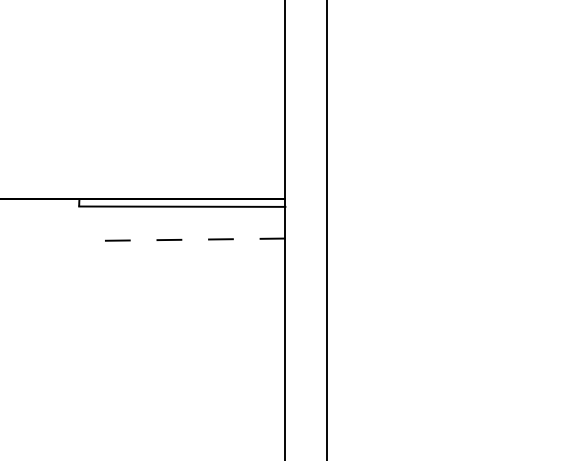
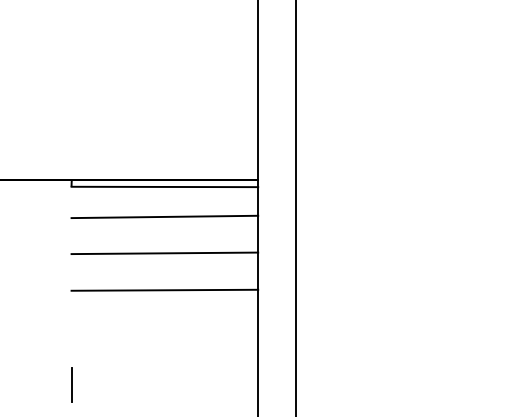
line: (181, 239) -> (164, 216), dashed -> solid
line: (181, 280) -> (164, 253), added
line: (181, 320) -> (164, 289), added
line: (79, 424) -> (71, 384), added

